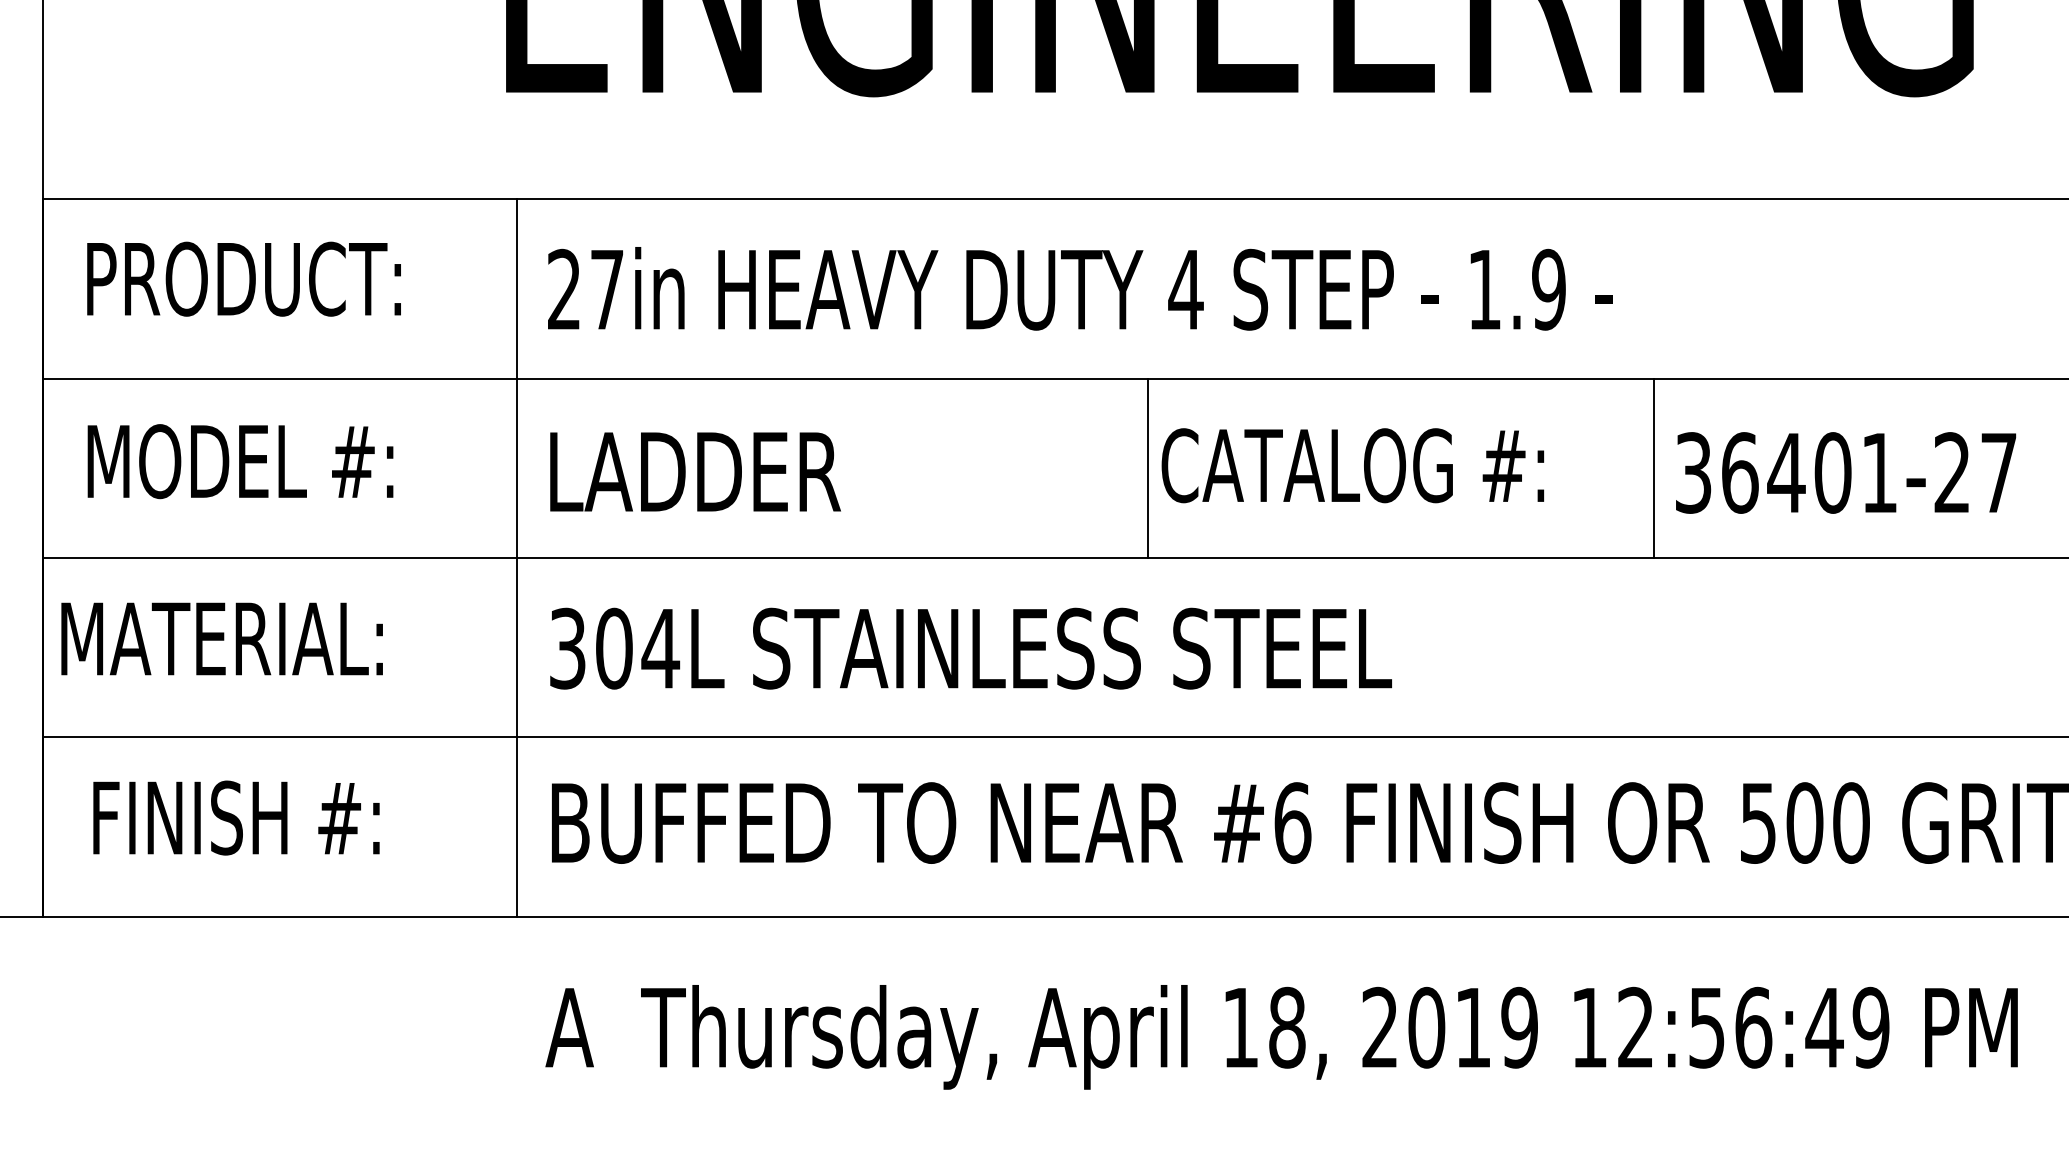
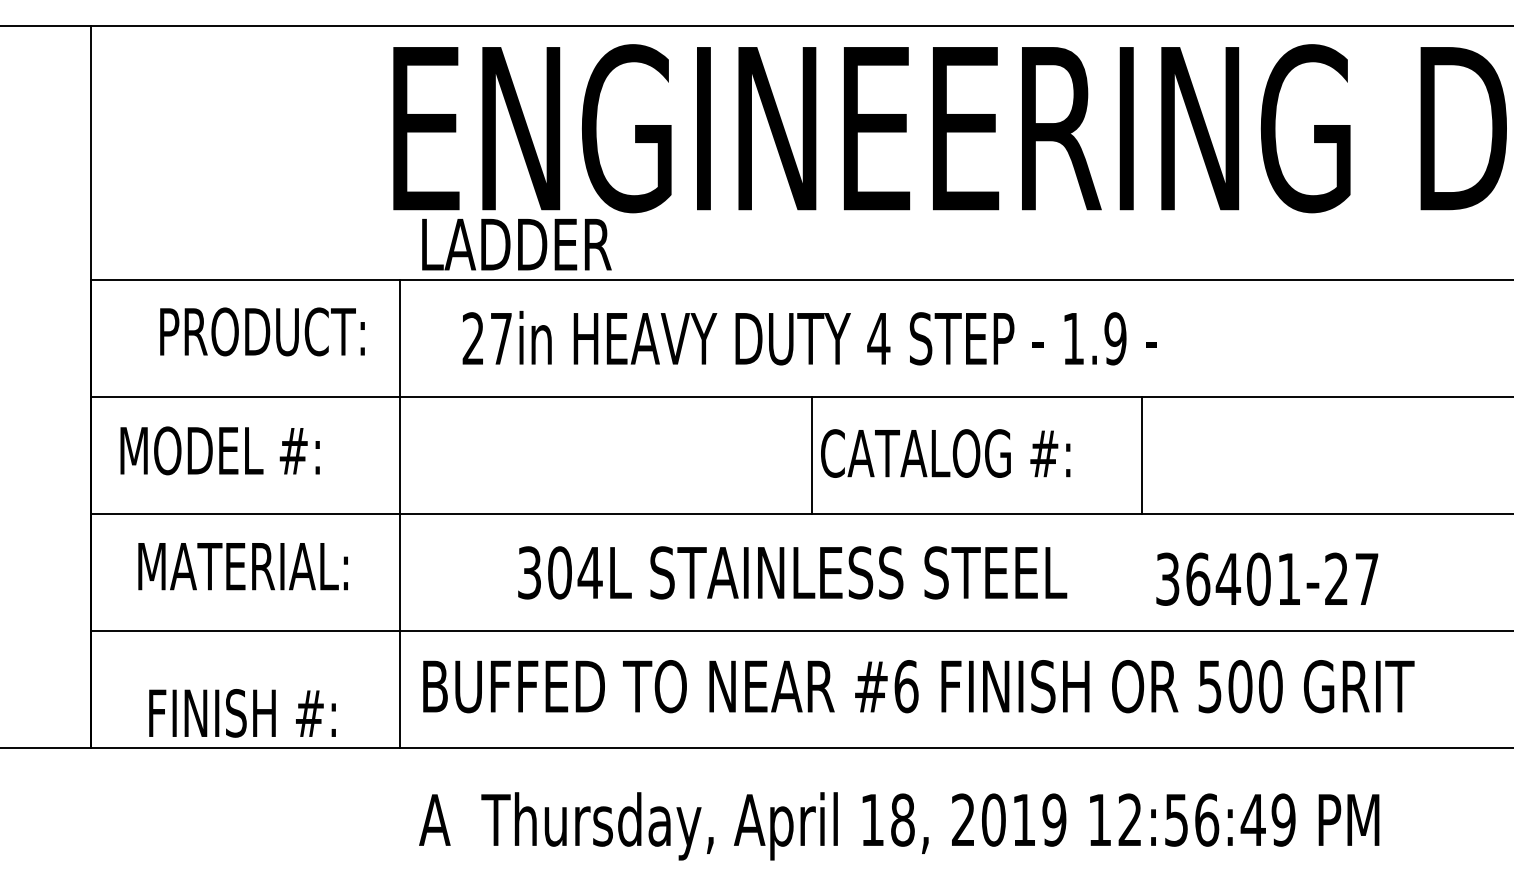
text: (244, 278) -> (262, 331), moved
text: (1079, 287) -> (809, 337), moved
text: (694, 471) -> (516, 244), moved
text: (1846, 471) -> (1267, 578), moved
text: (221, 638) -> (242, 566), moved
text: (970, 648) -> (792, 572), moved
text: (236, 818) -> (242, 713), moved

